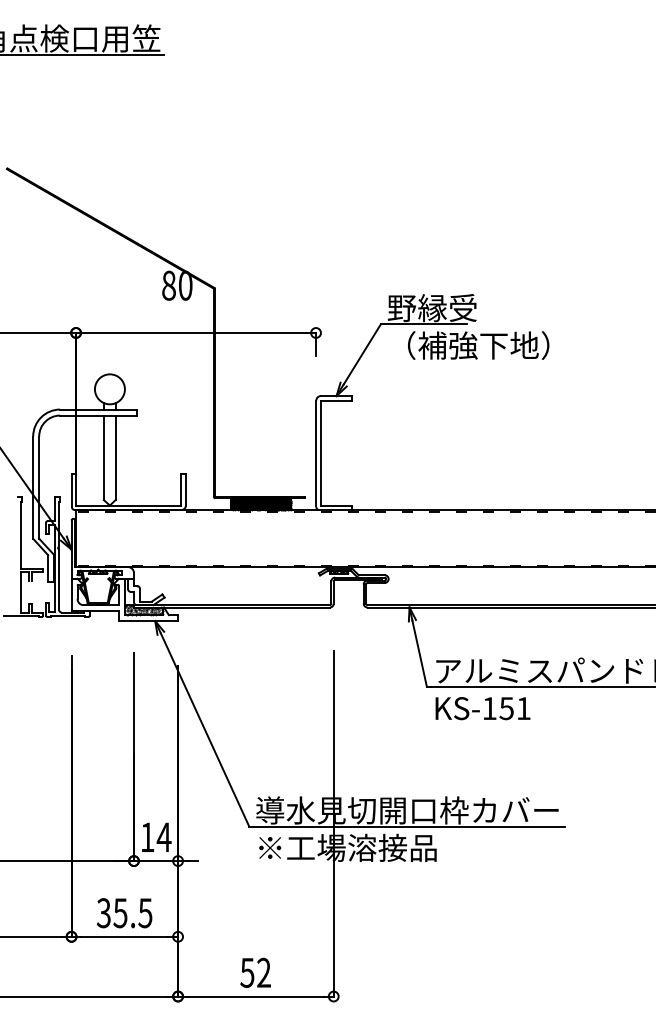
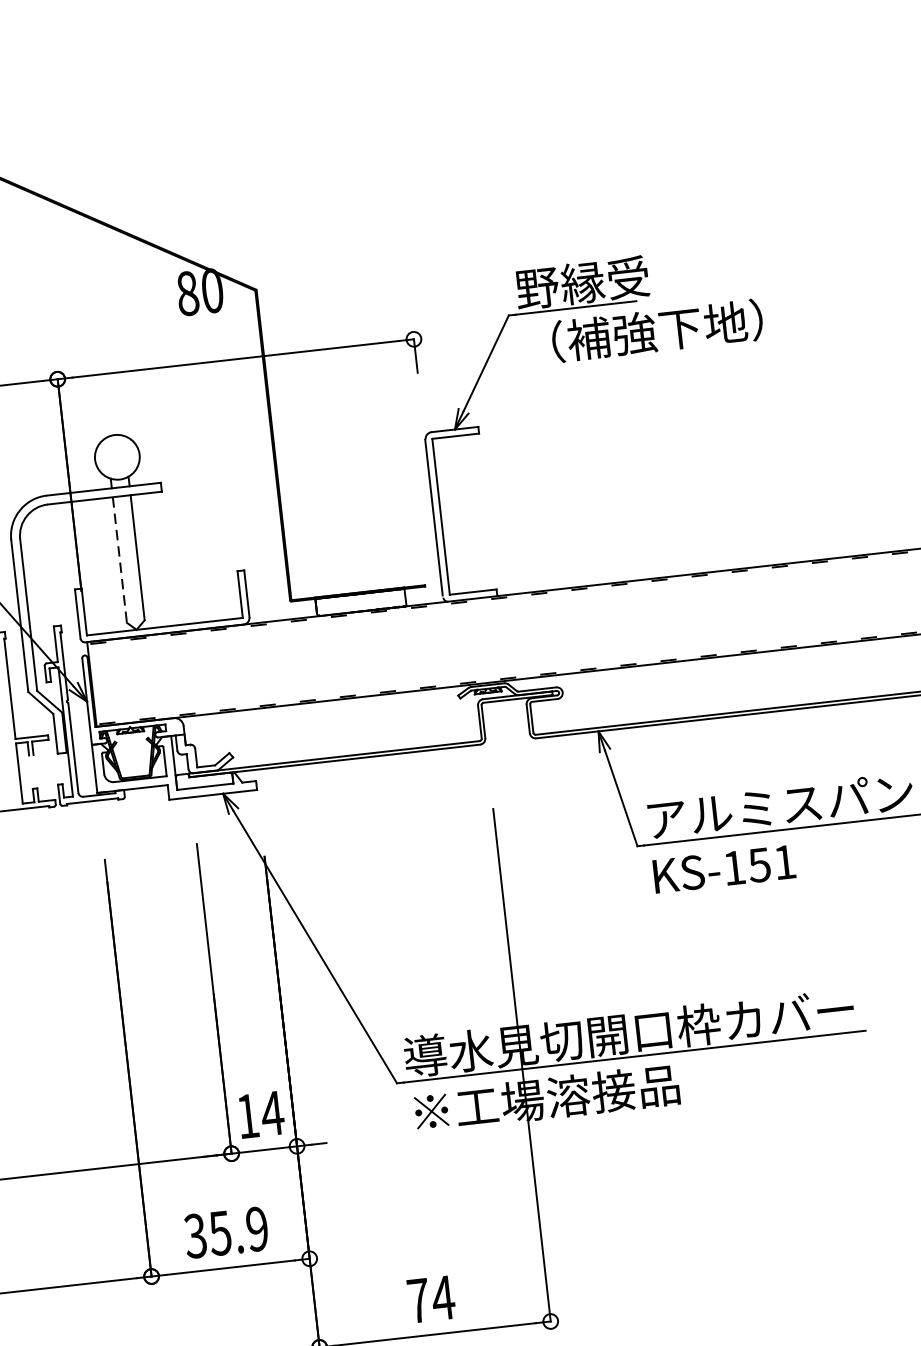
line: (103, 458) -> (119, 561), solid -> dashed
hatch: (261, 504) -> (361, 603), removed
hatch: (143, 610) -> (204, 780), removed
text: (145, 913) -> (257, 1229), 35.5 -> 35.9
text: (255, 972) -> (430, 1298), 52 -> 74

